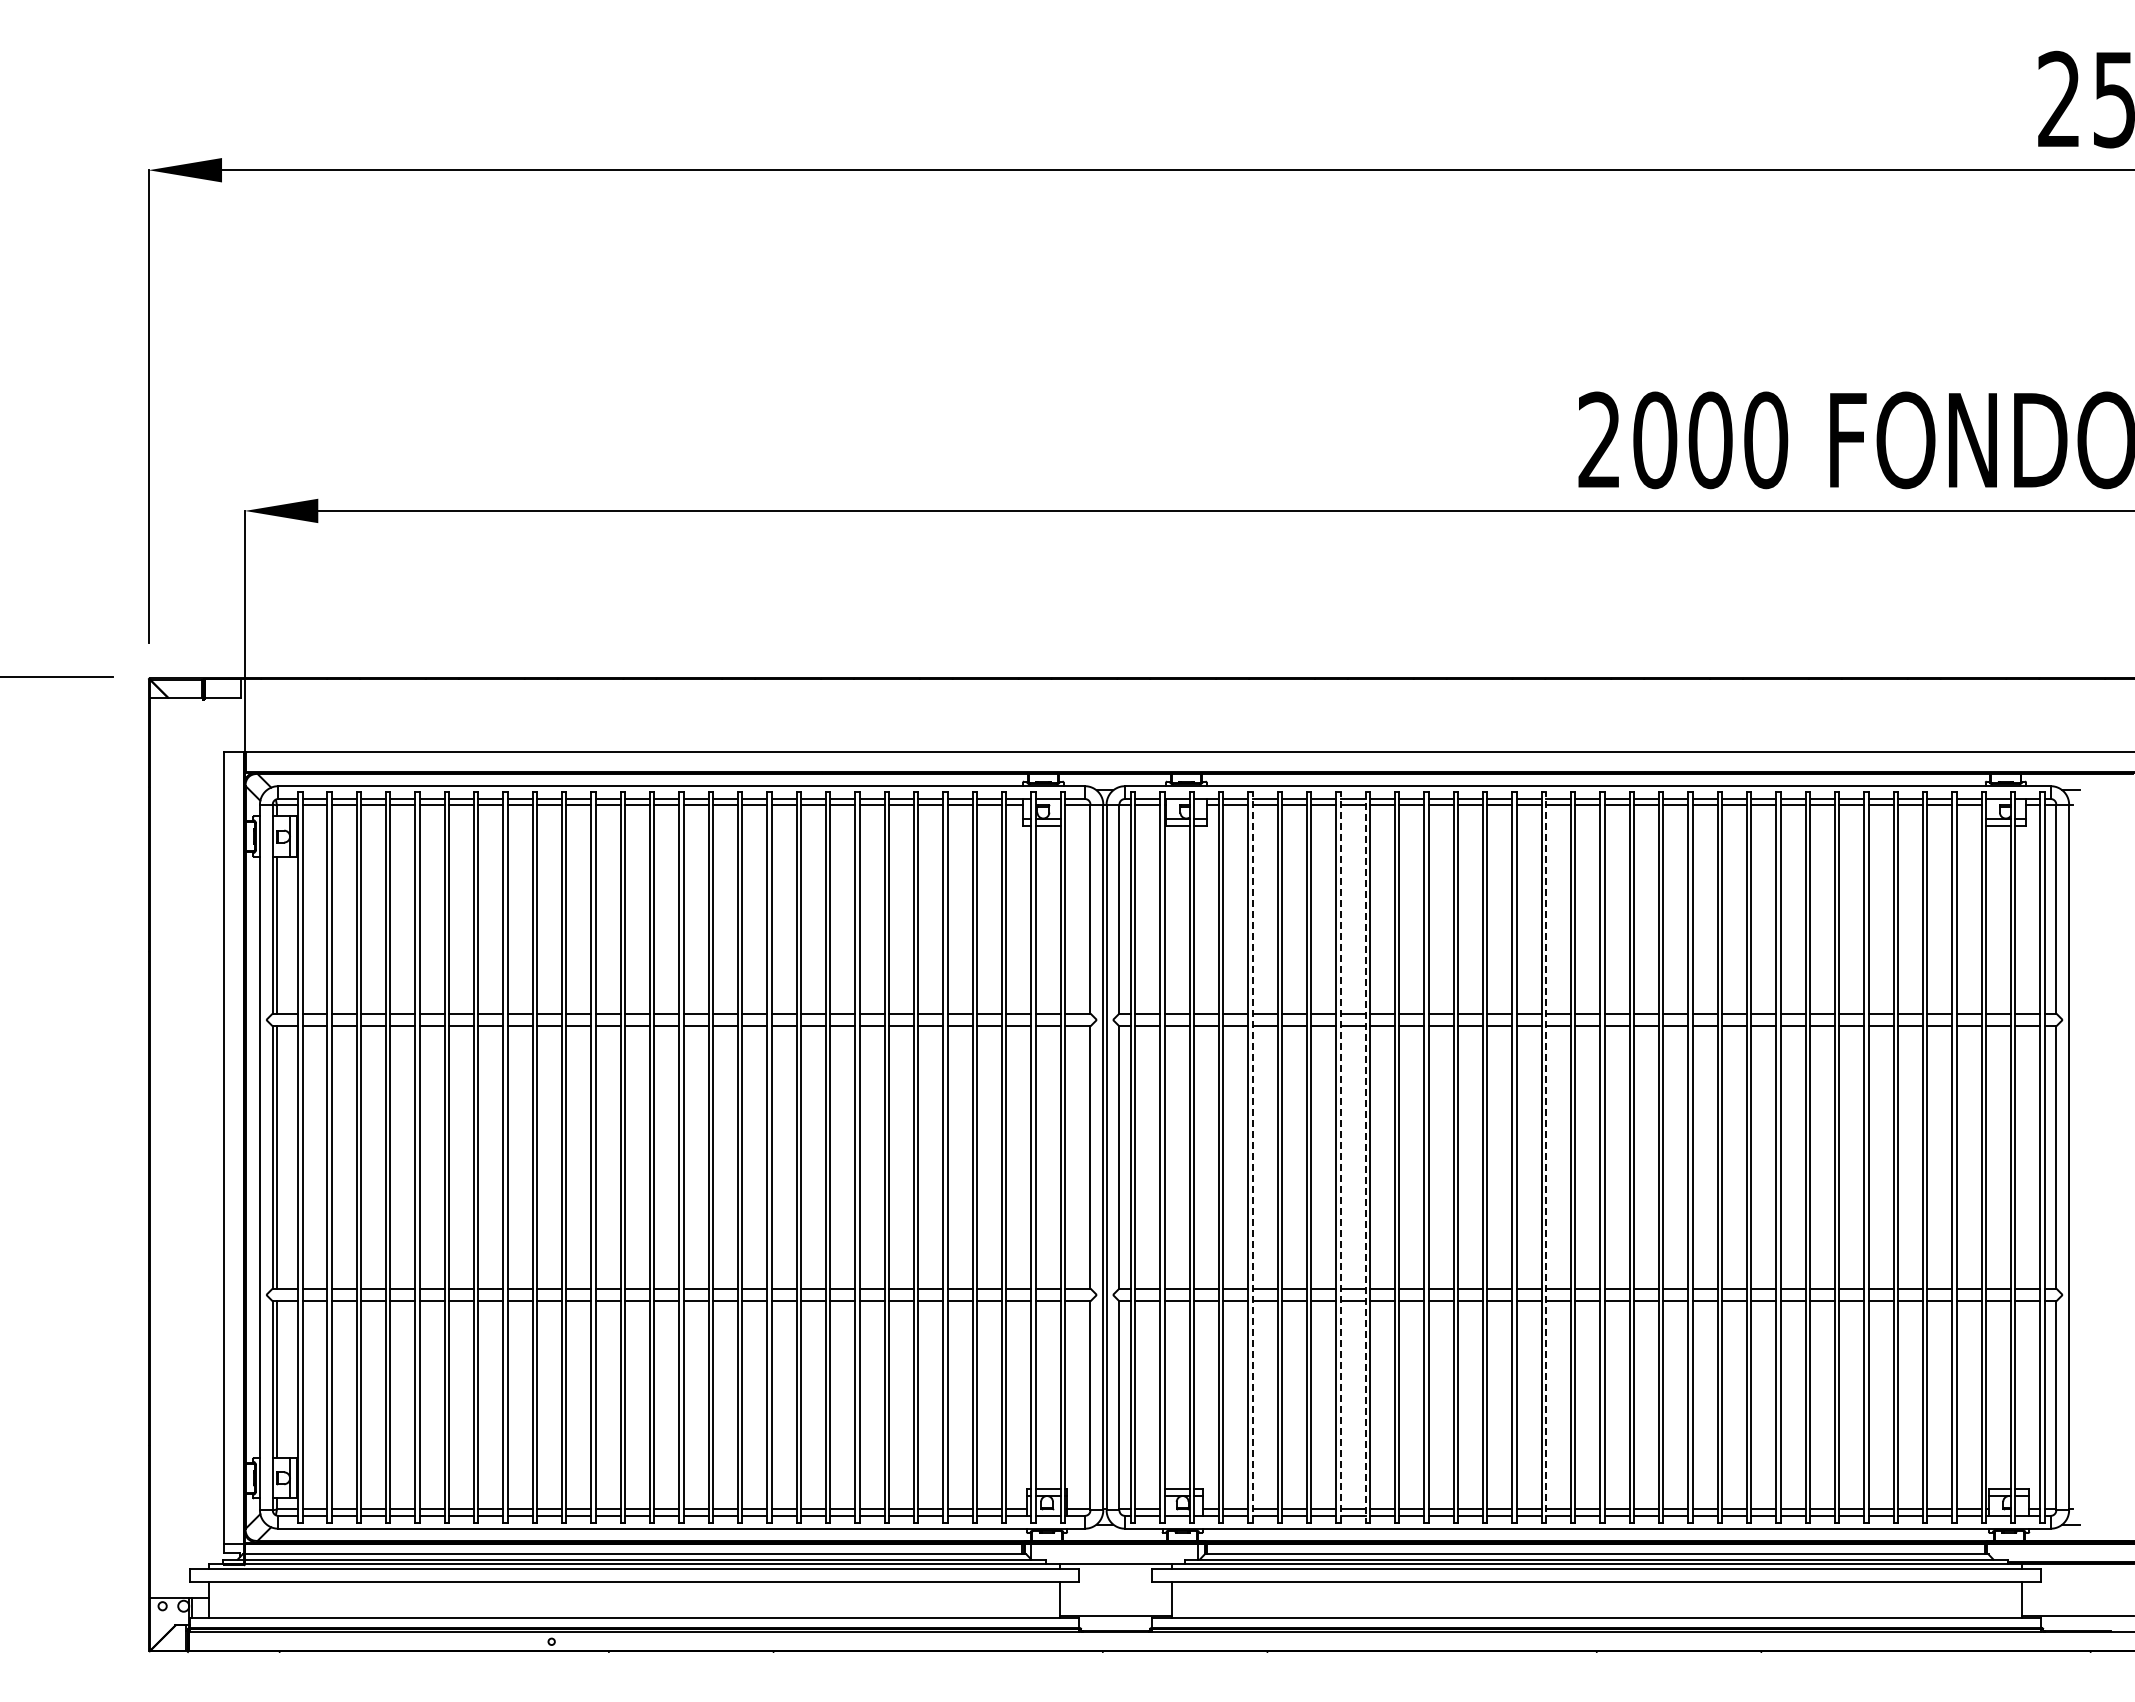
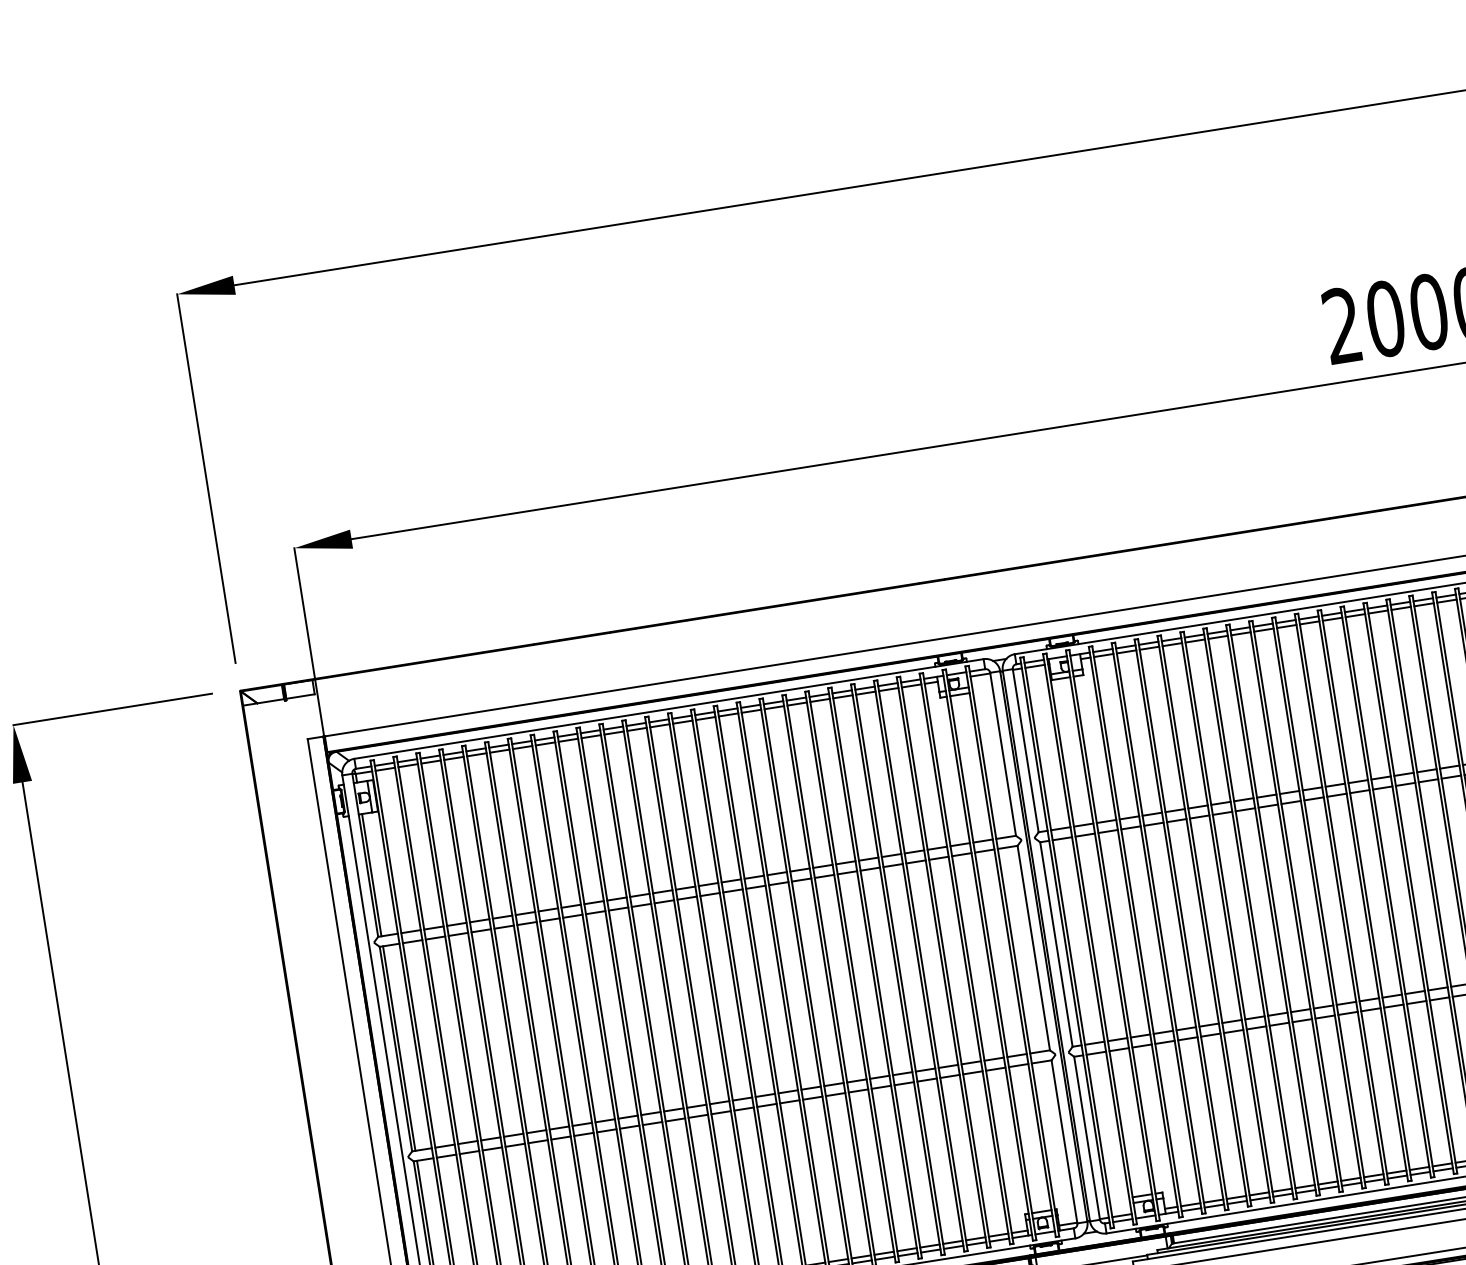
line: (1252, 1157) -> (1160, 928), dashed -> solid
line: (1340, 1157) -> (1228, 917), dashed -> solid
line: (1365, 1157) -> (1248, 914), dashed -> solid
line: (1546, 1157) -> (1389, 891), dashed -> solid

